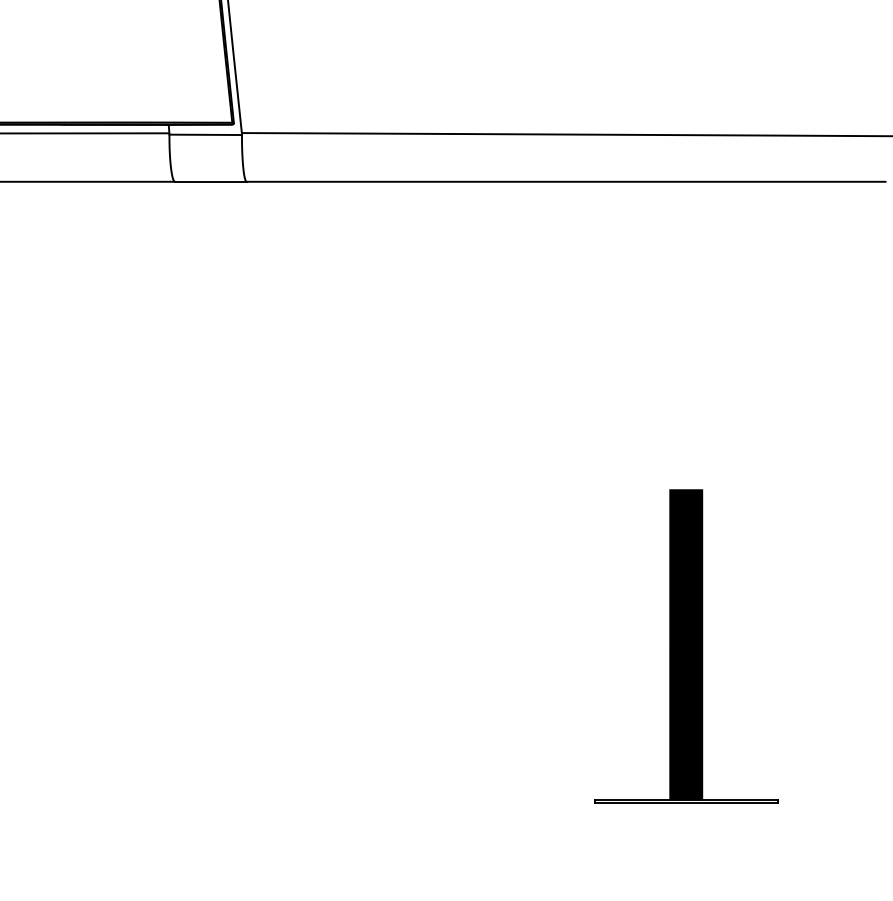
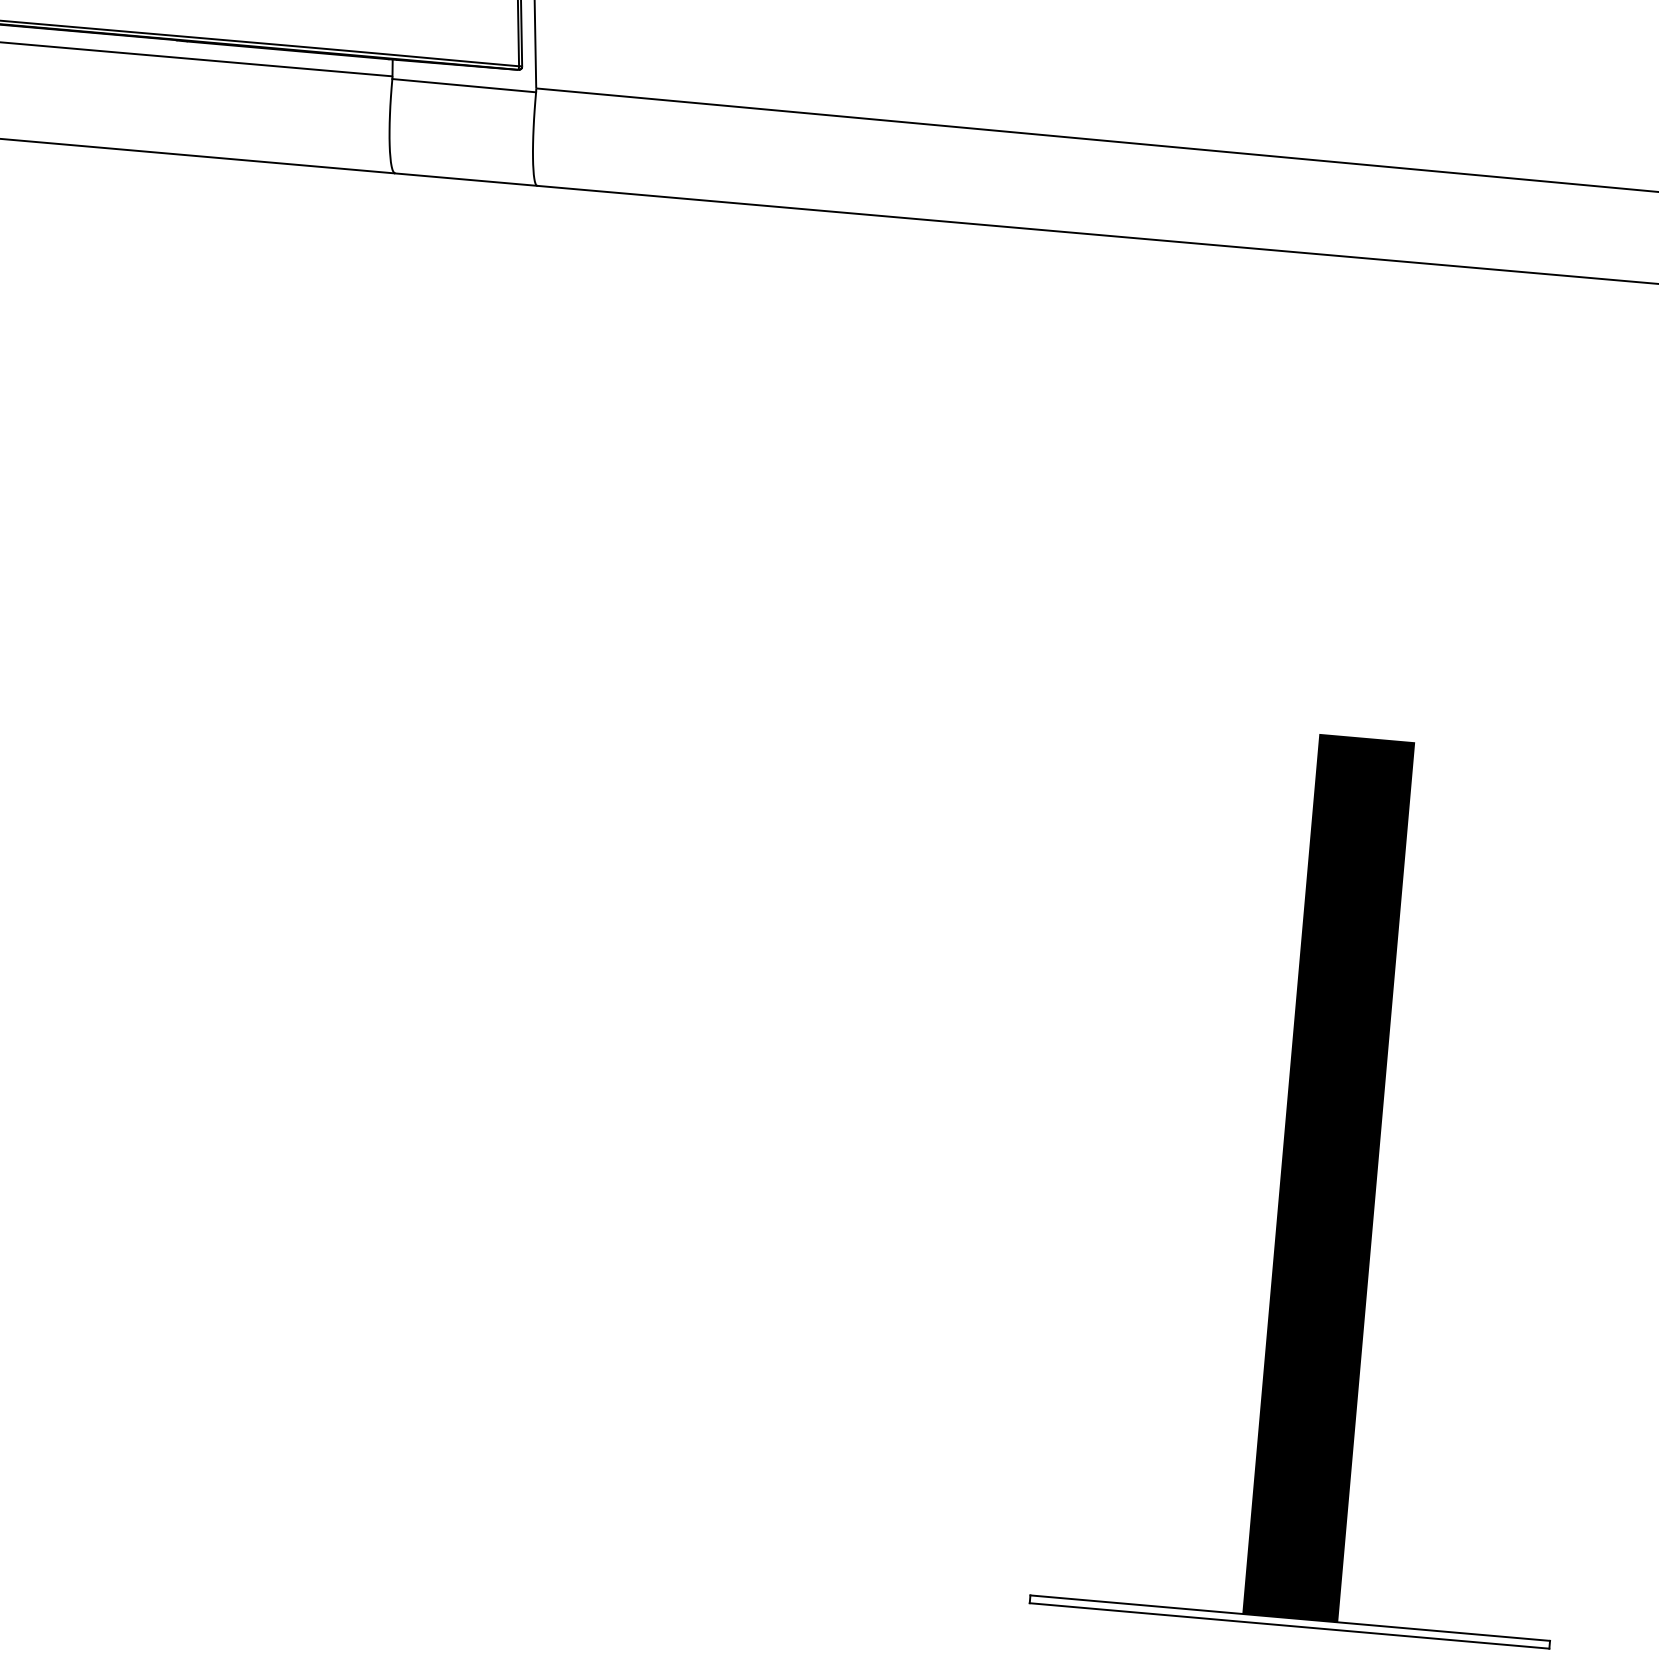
part: (685, 646) -> (1326, 1183), size x1.43

